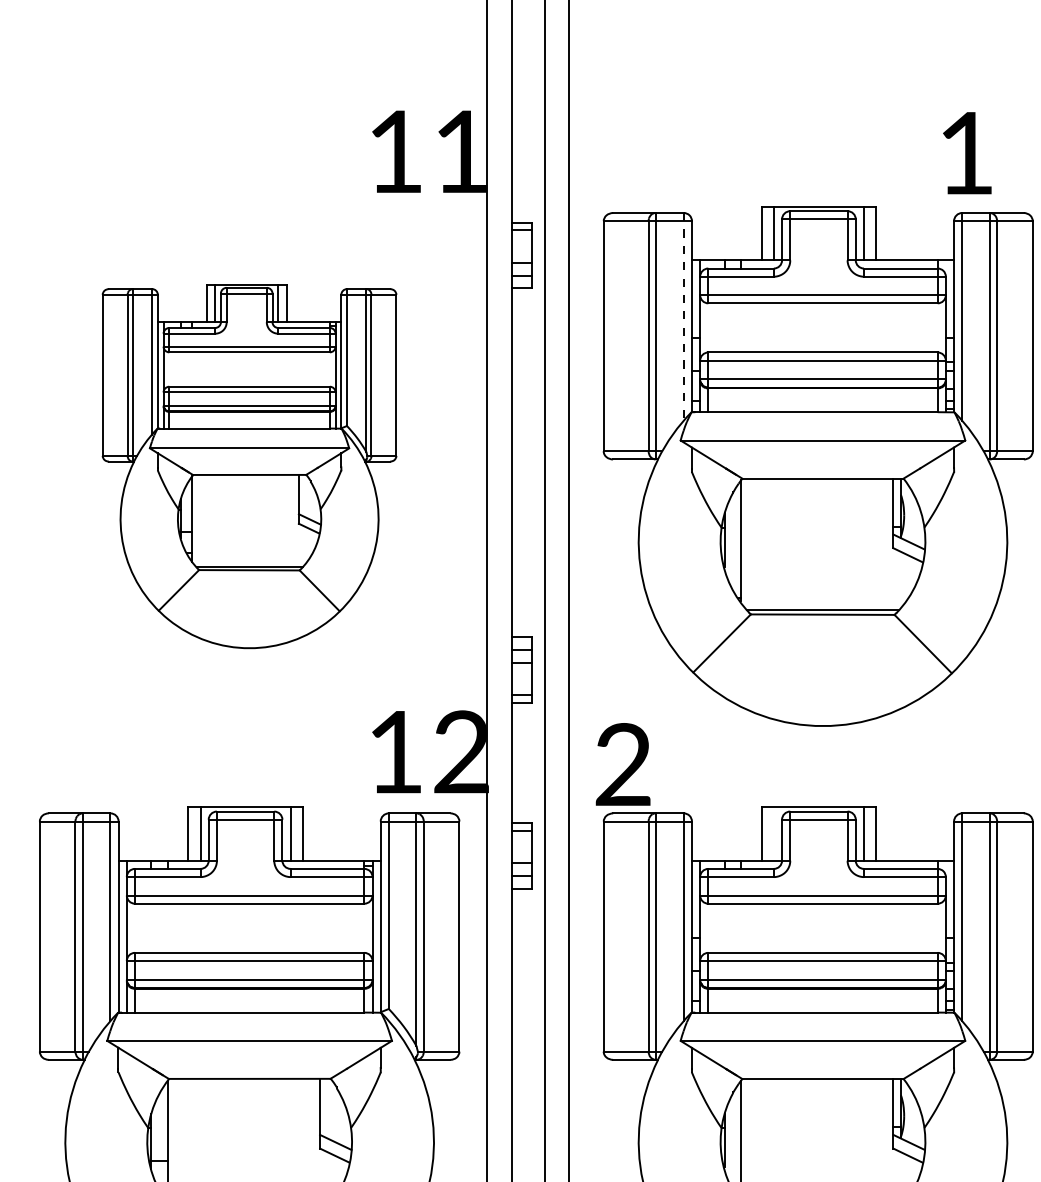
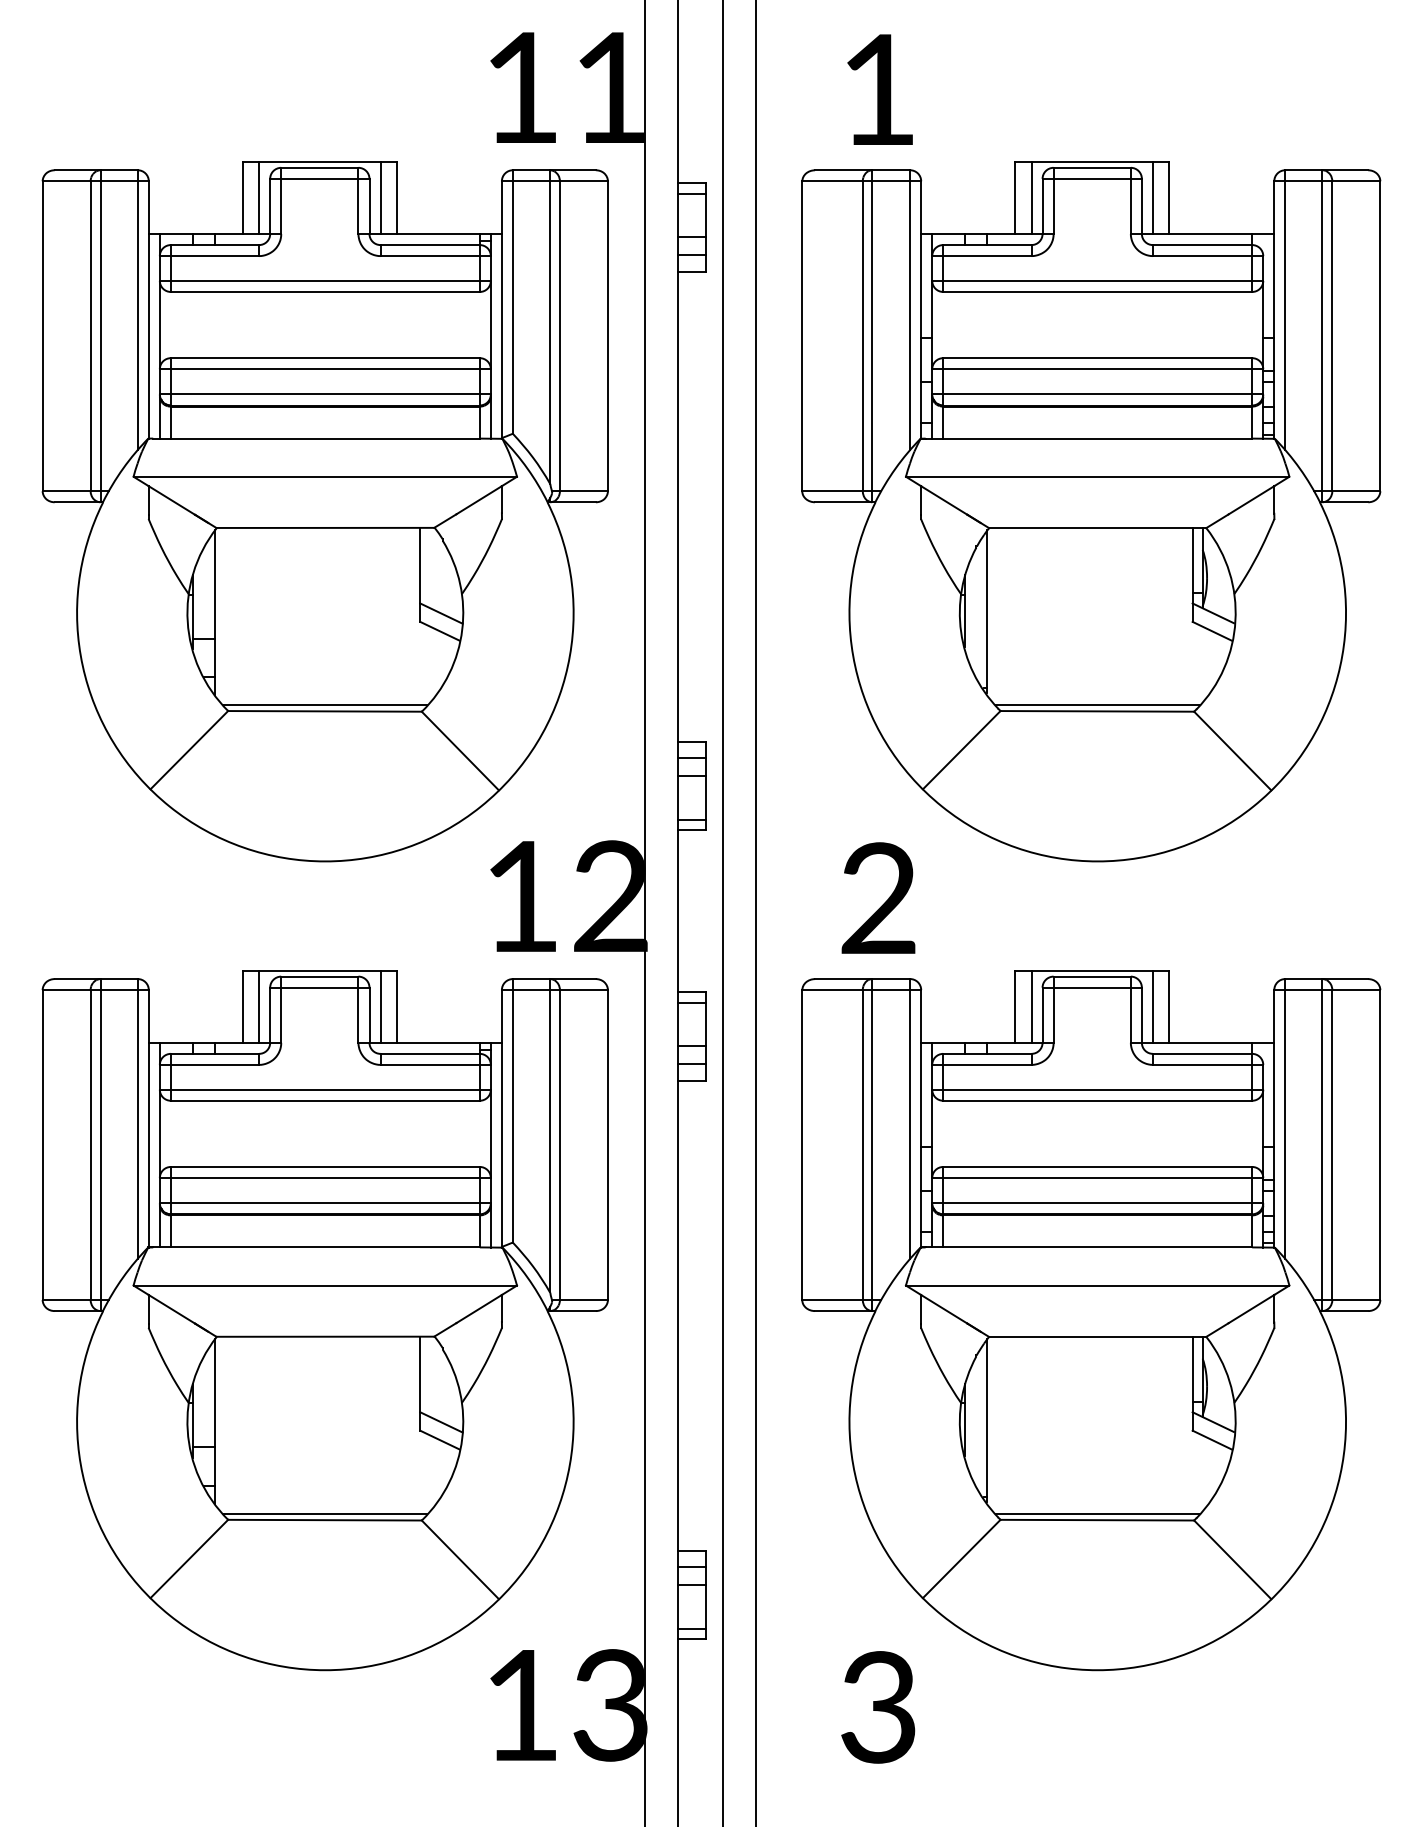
text: (966, 153) -> (879, 89), moved
line: (684, 317) -> (910, 310), dashed -> solid
part: (249, 466) -> (324, 511), size x1.43
text: (623, 763) -> (878, 897), moved
line: (773, 833) -> (1031, 1006), added

